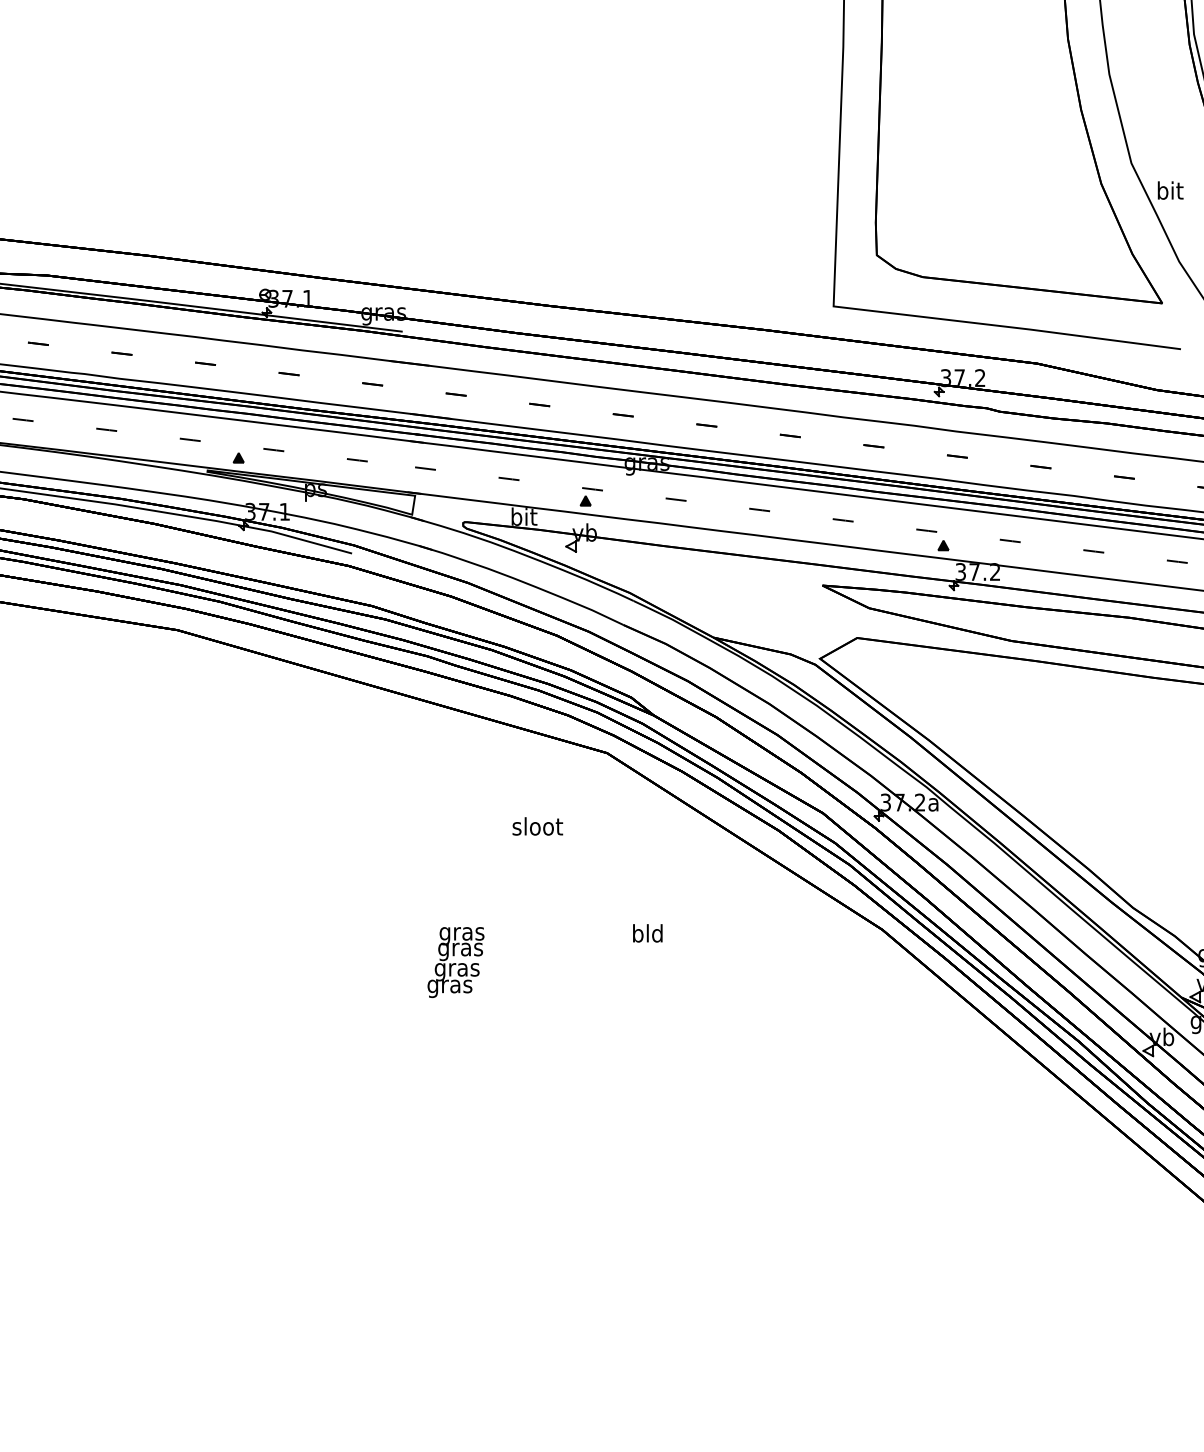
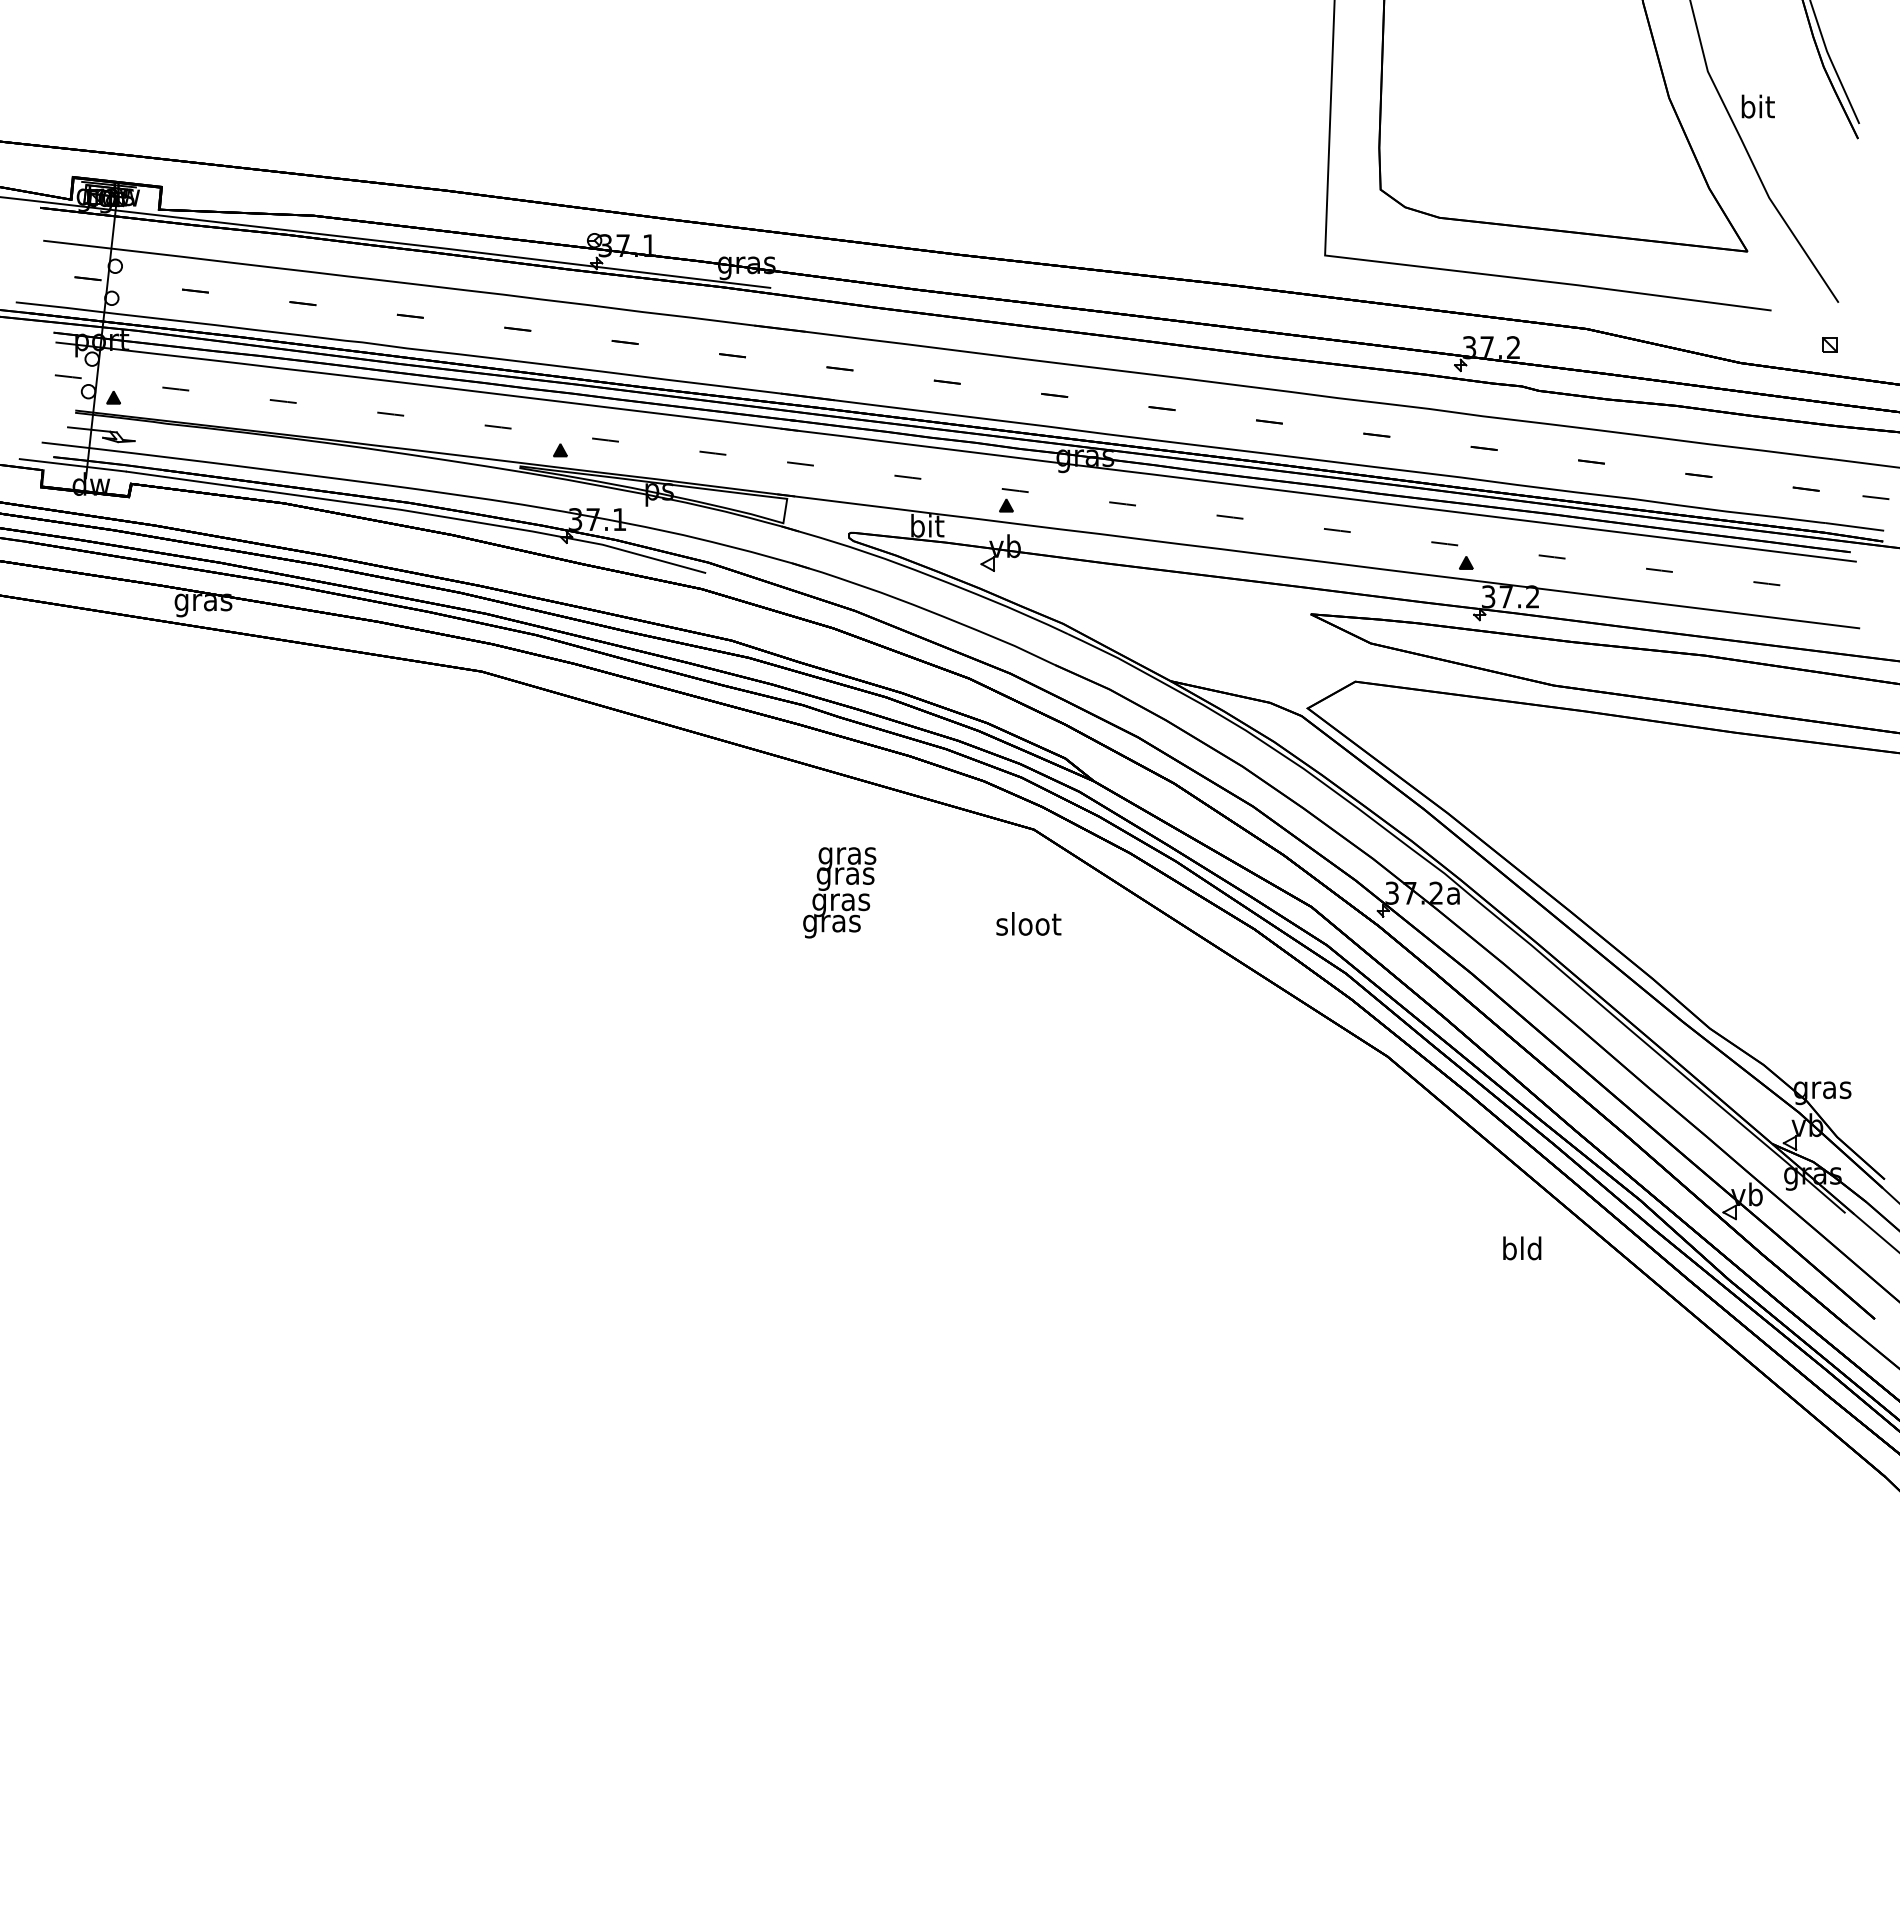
text: (537, 826) -> (1028, 923), moved
text: (648, 933) -> (1522, 1248), moved
text: (455, 962) -> (839, 892), moved

